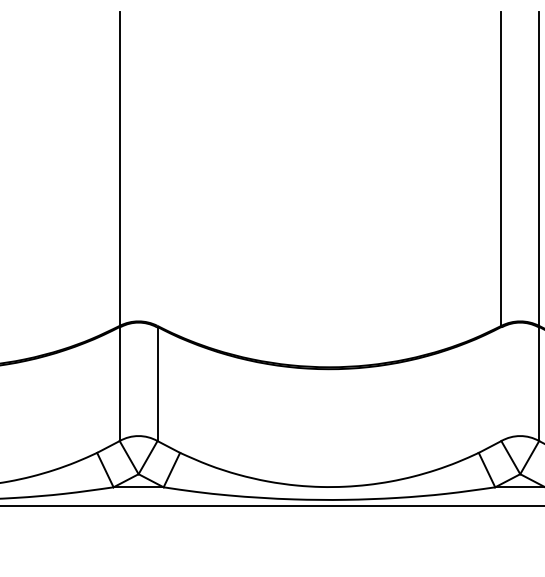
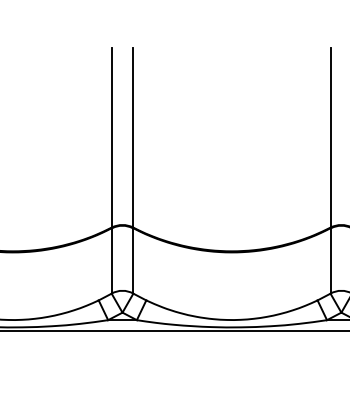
line: (157, 168) -> (133, 137), added
line: (501, 383) -> (330, 260), added

